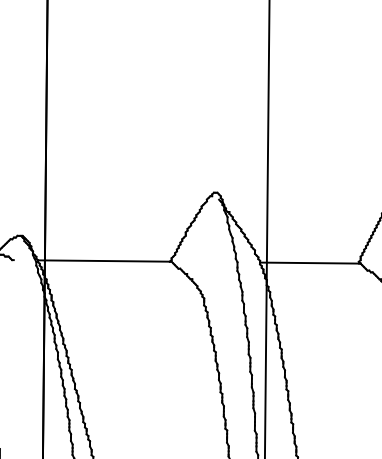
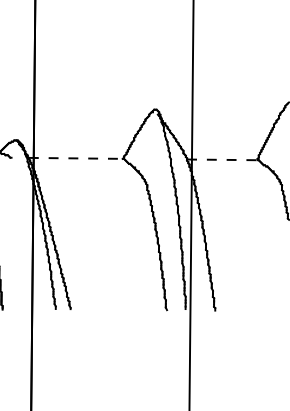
line: (103, 261) -> (75, 158), solid -> dashed
line: (309, 262) -> (222, 159), solid -> dashed

